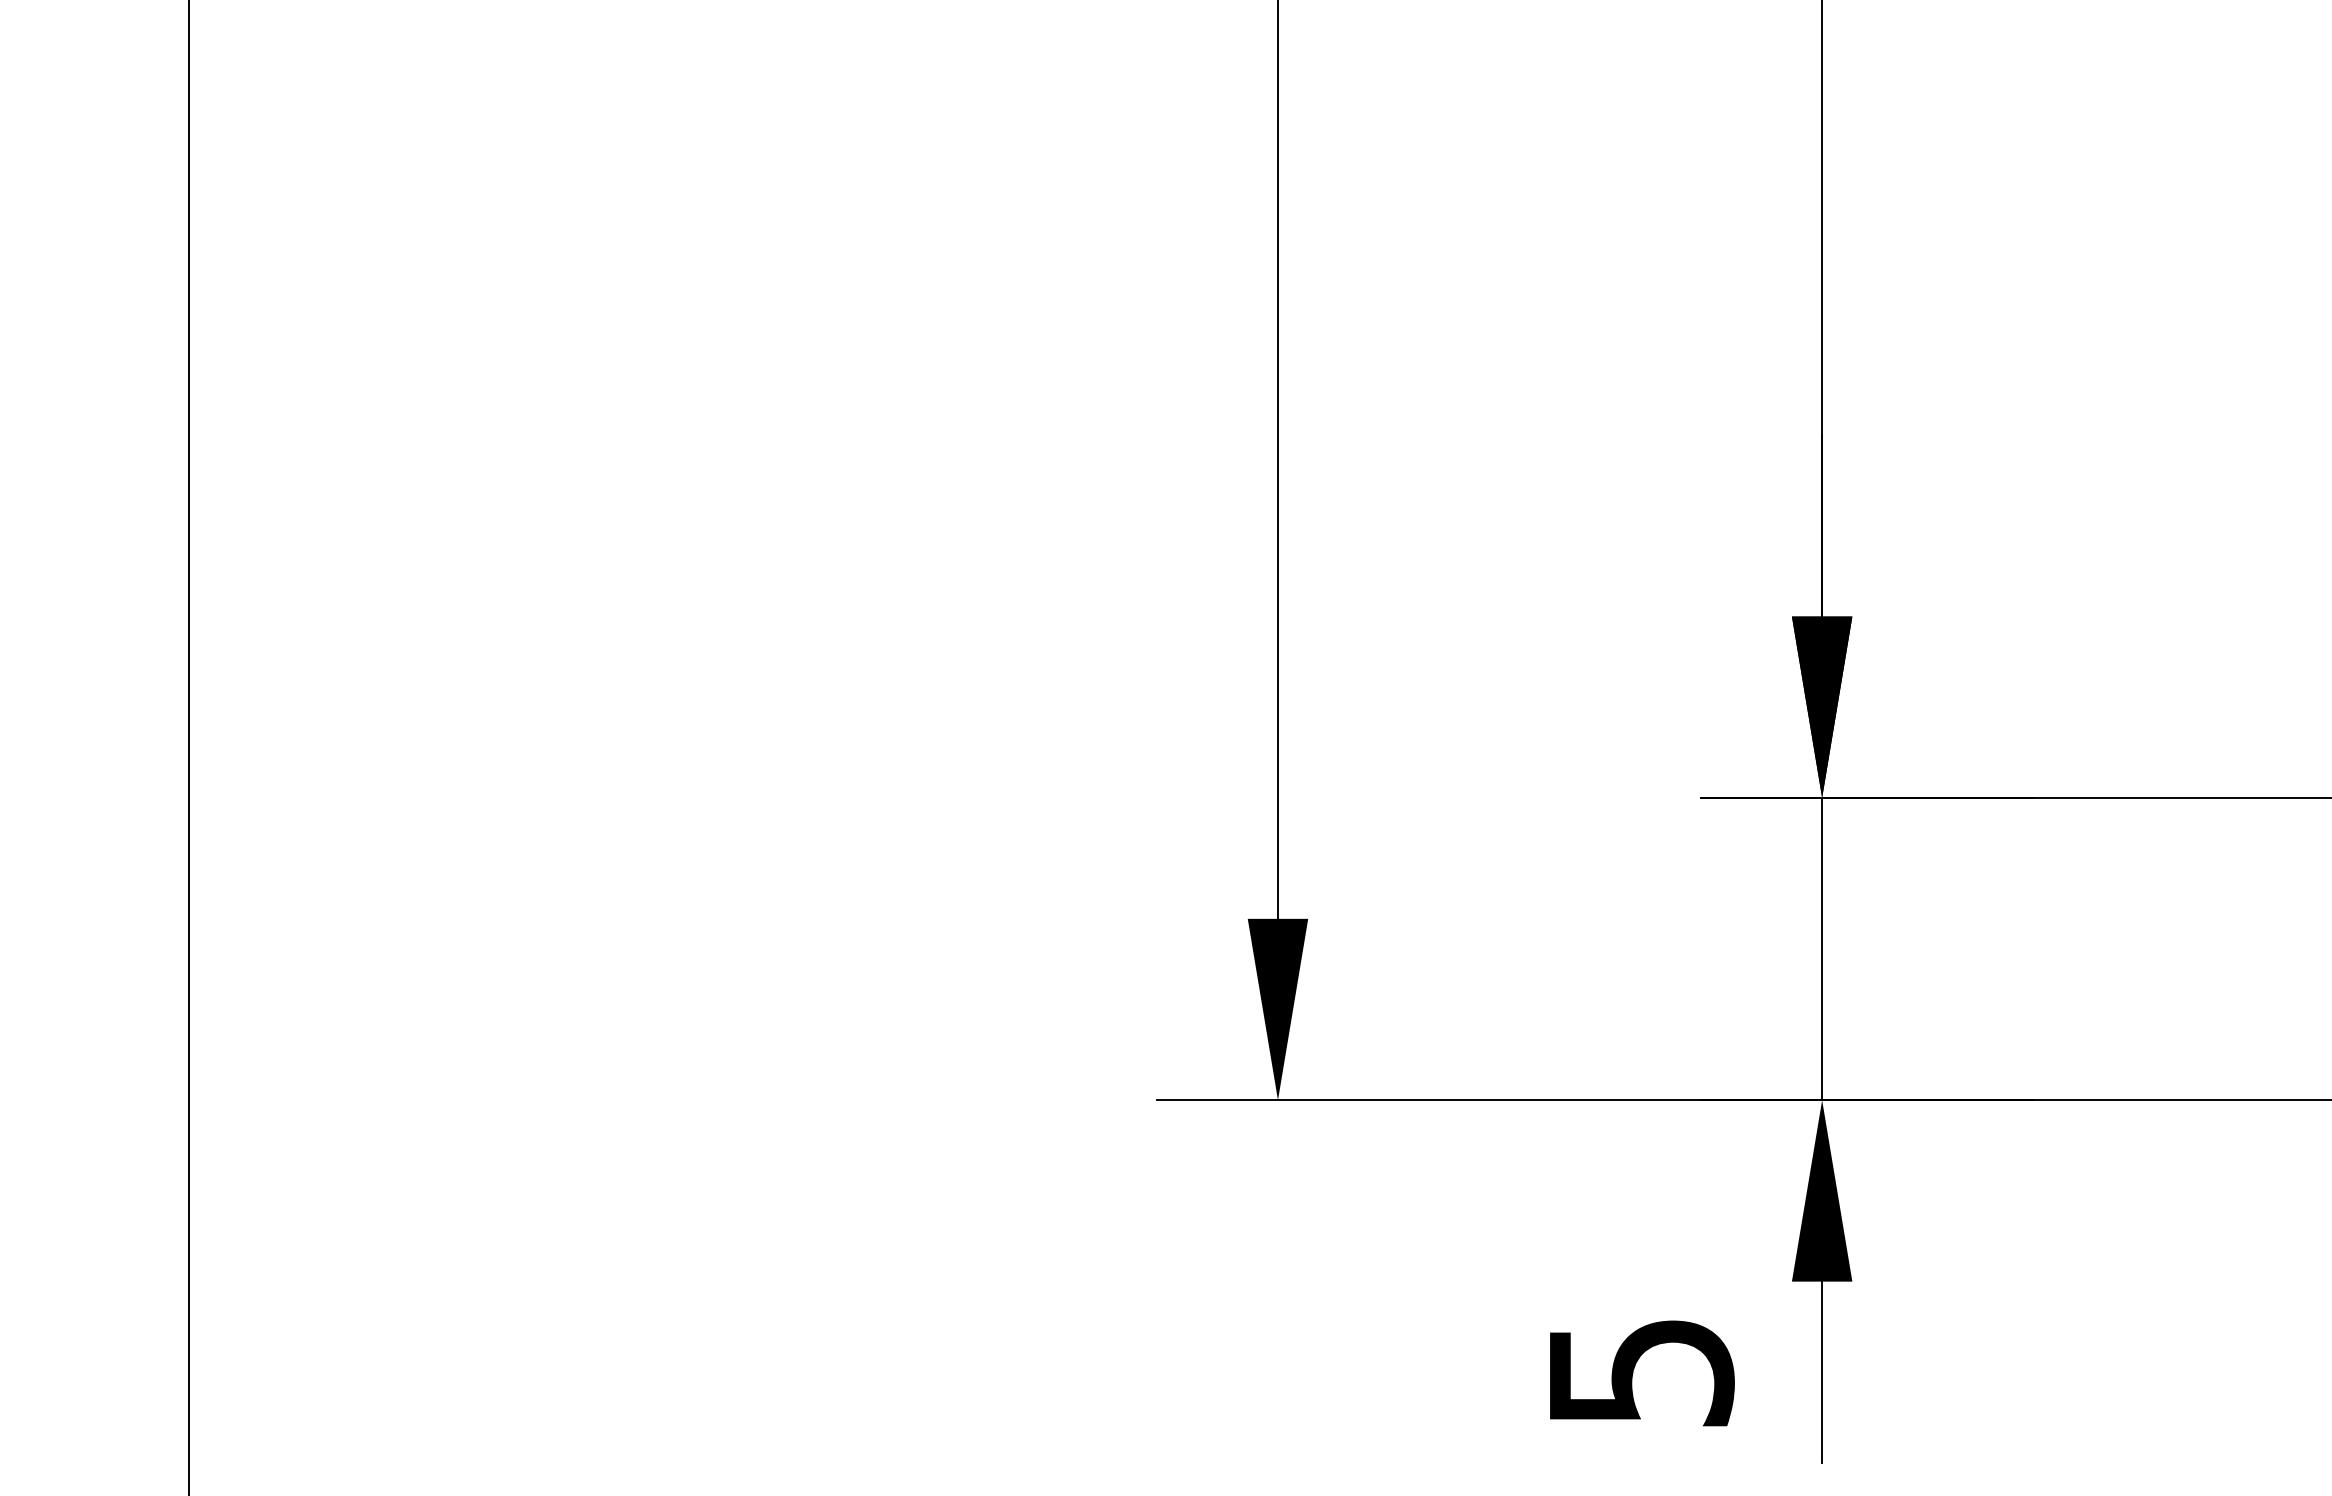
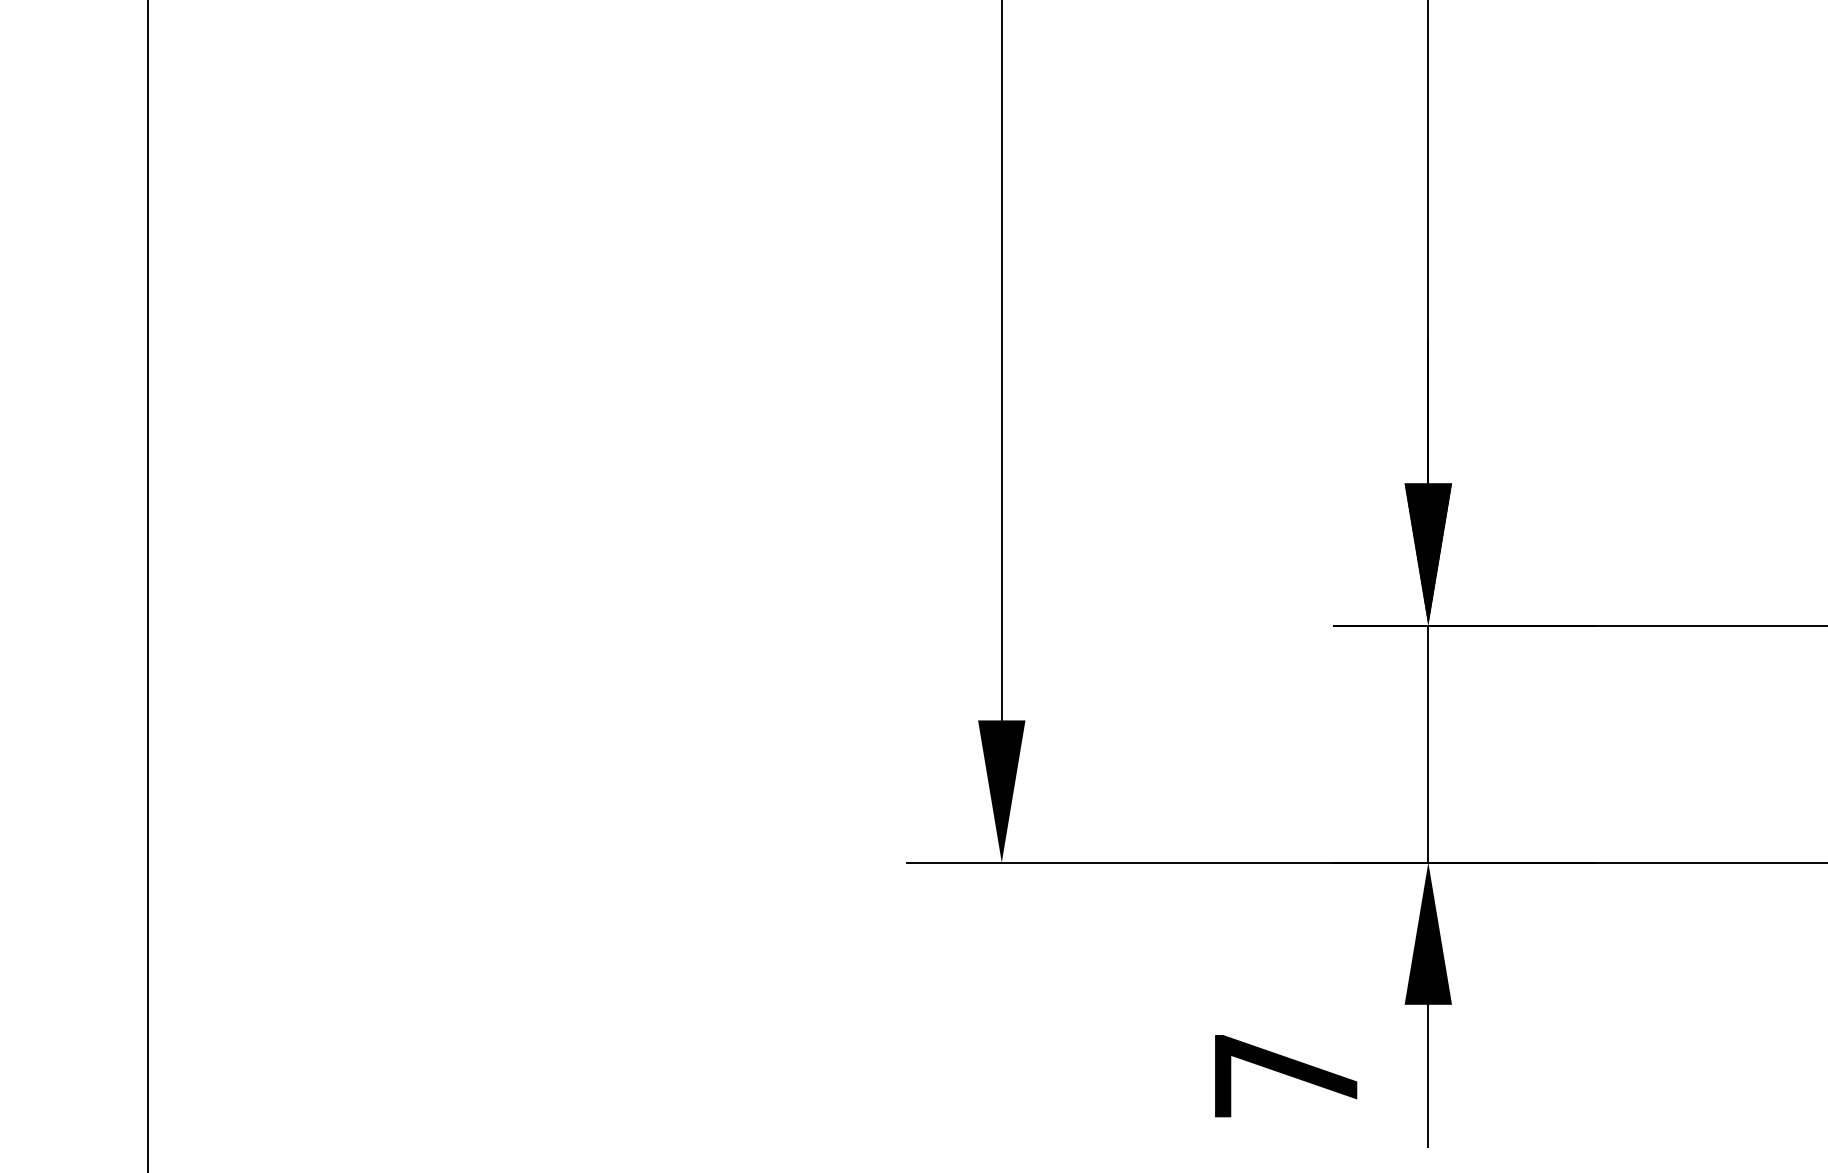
text: (1642, 1373) -> (1287, 1076), 5 -> 7

